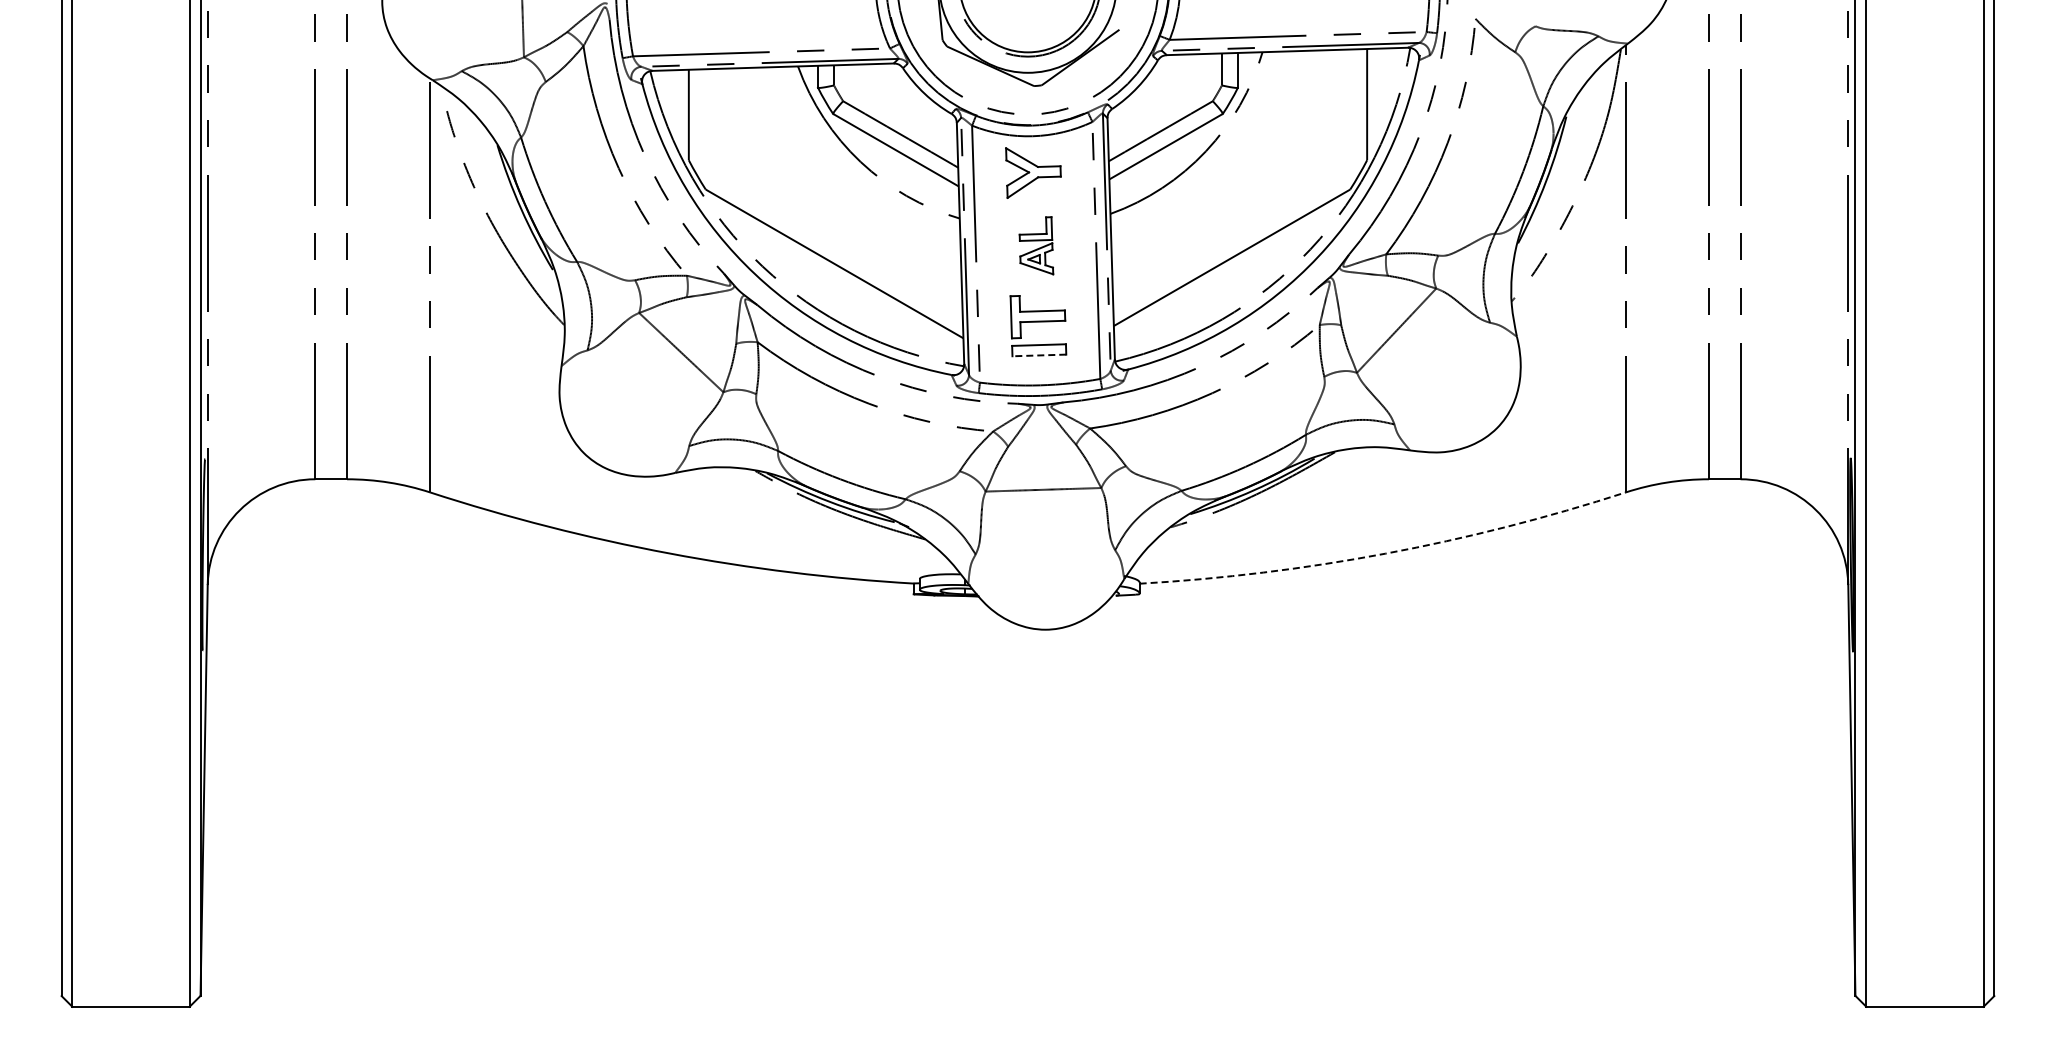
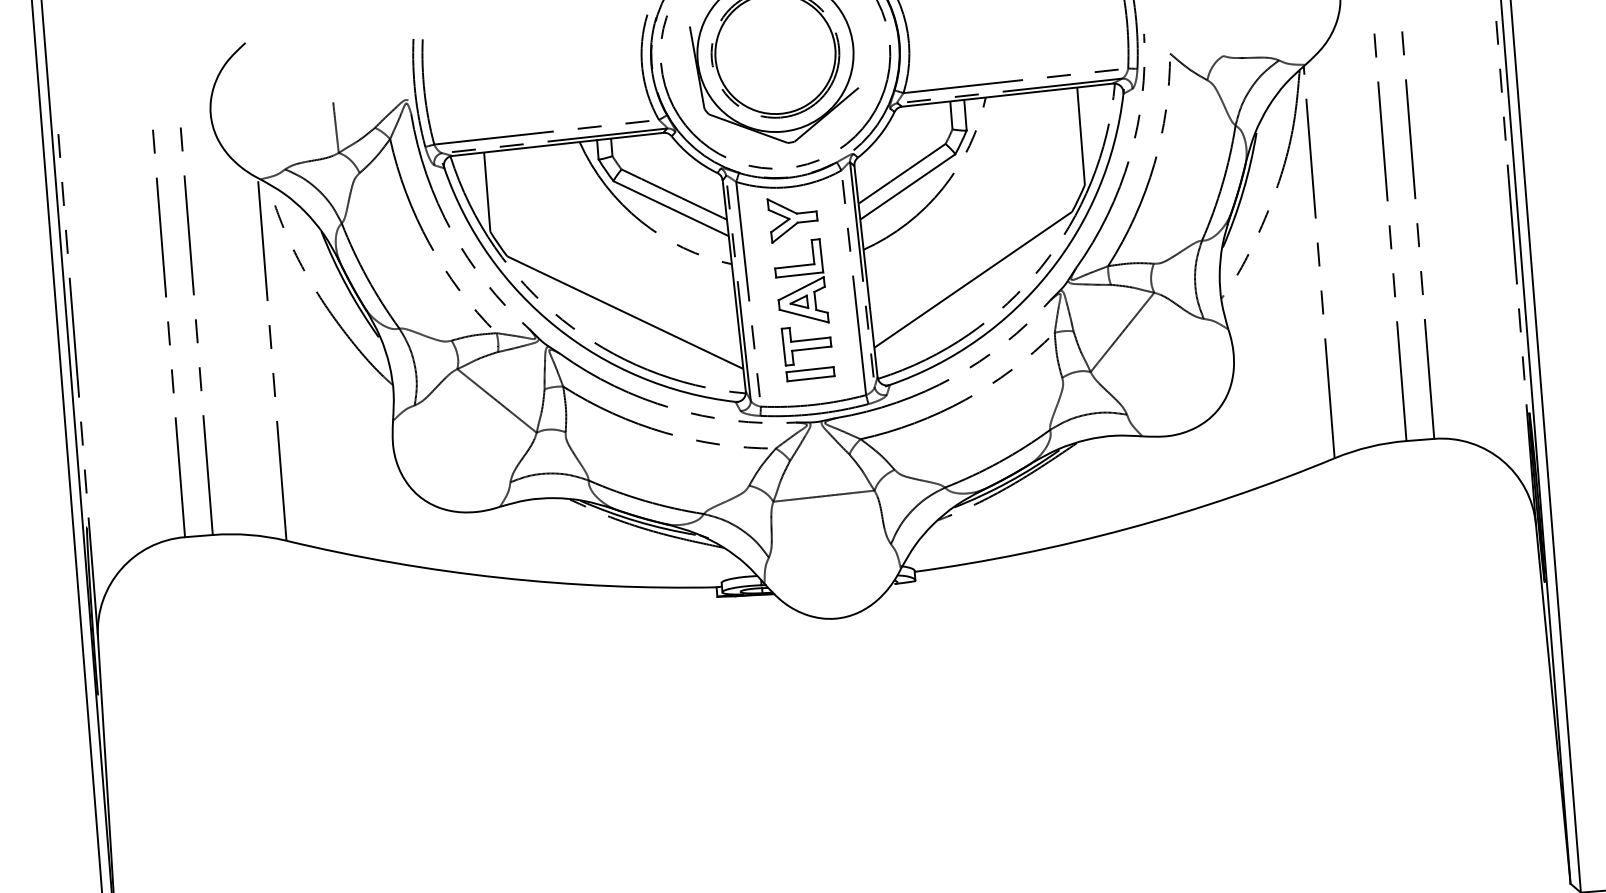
part: (1036, 245) -> (800, 282), size x1.67
line: (1039, 355) -> (811, 378), dashed -> solid
arc: (1385, 553) -> (1128, 528), dashed -> solid

